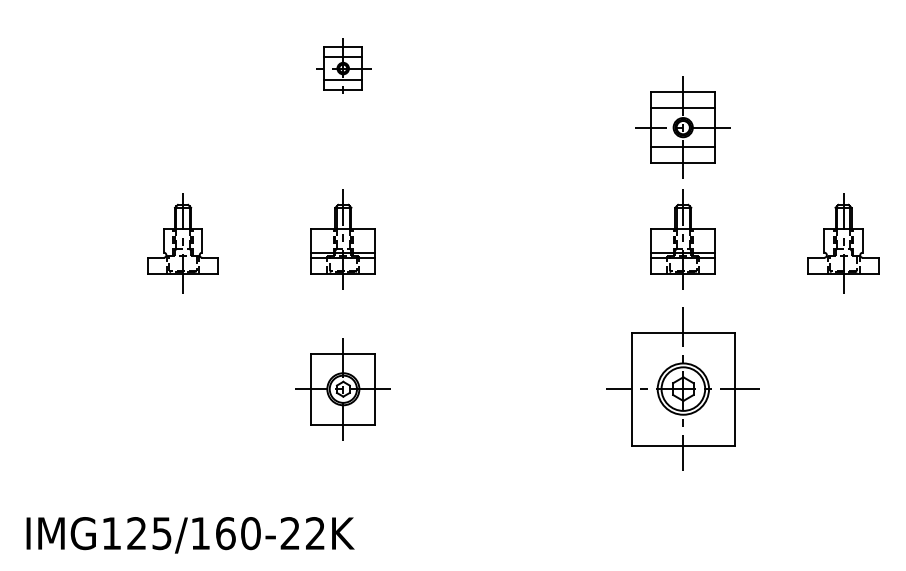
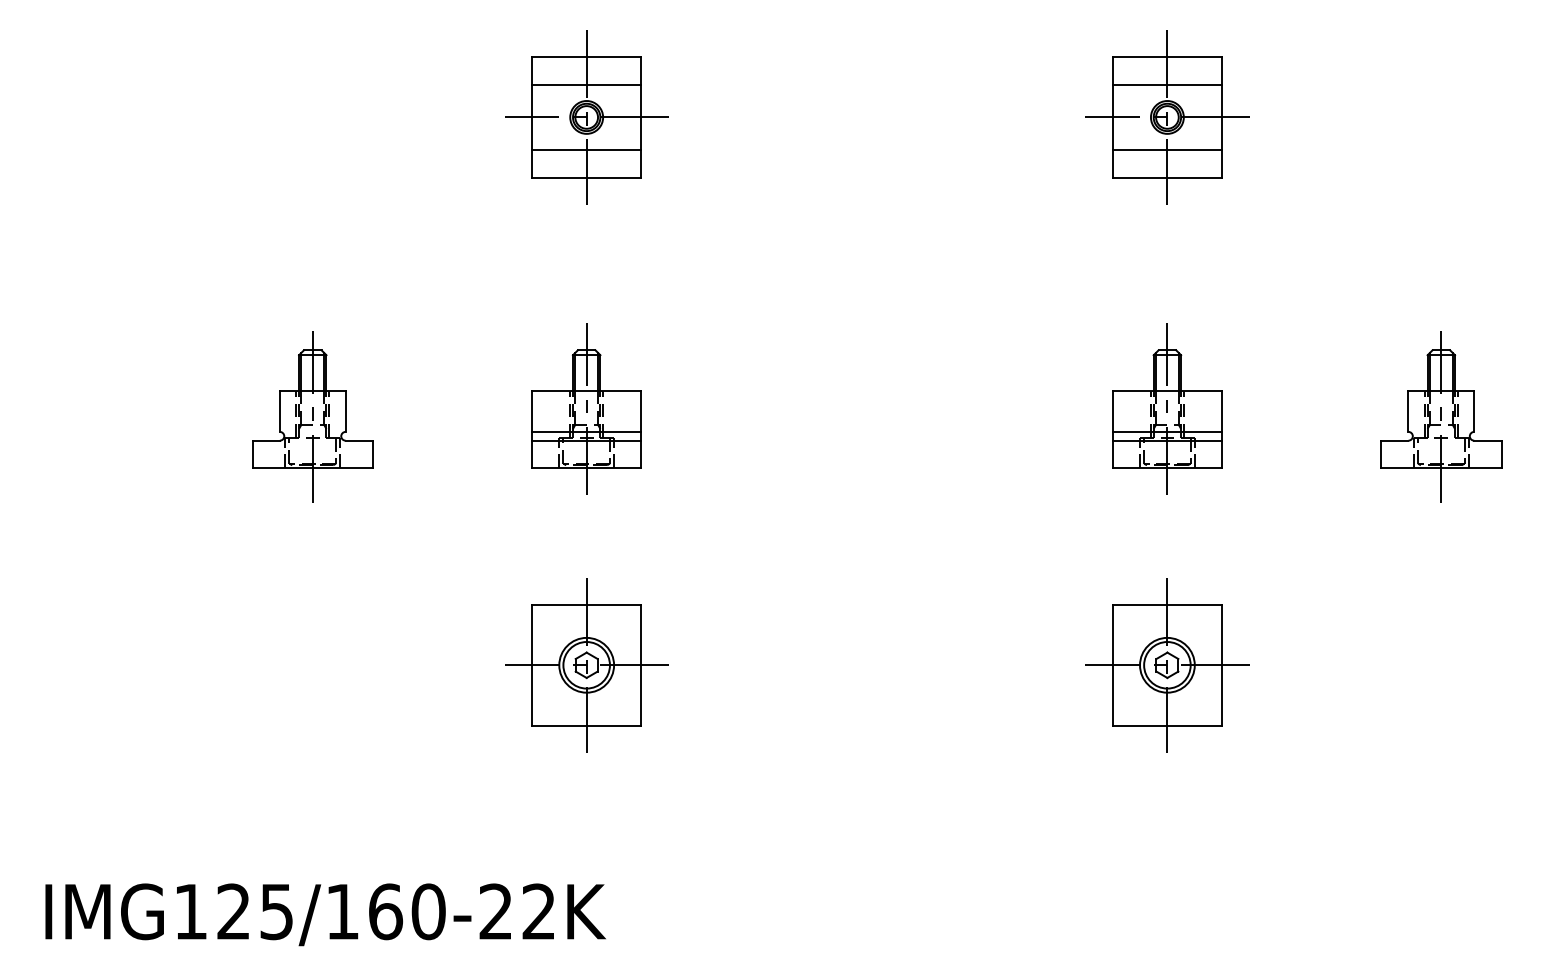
part: (342, 68) -> (585, 117), size x1.67
part: (682, 127) -> (1166, 117), moved
part: (682, 389) -> (1166, 665), size x0.62

